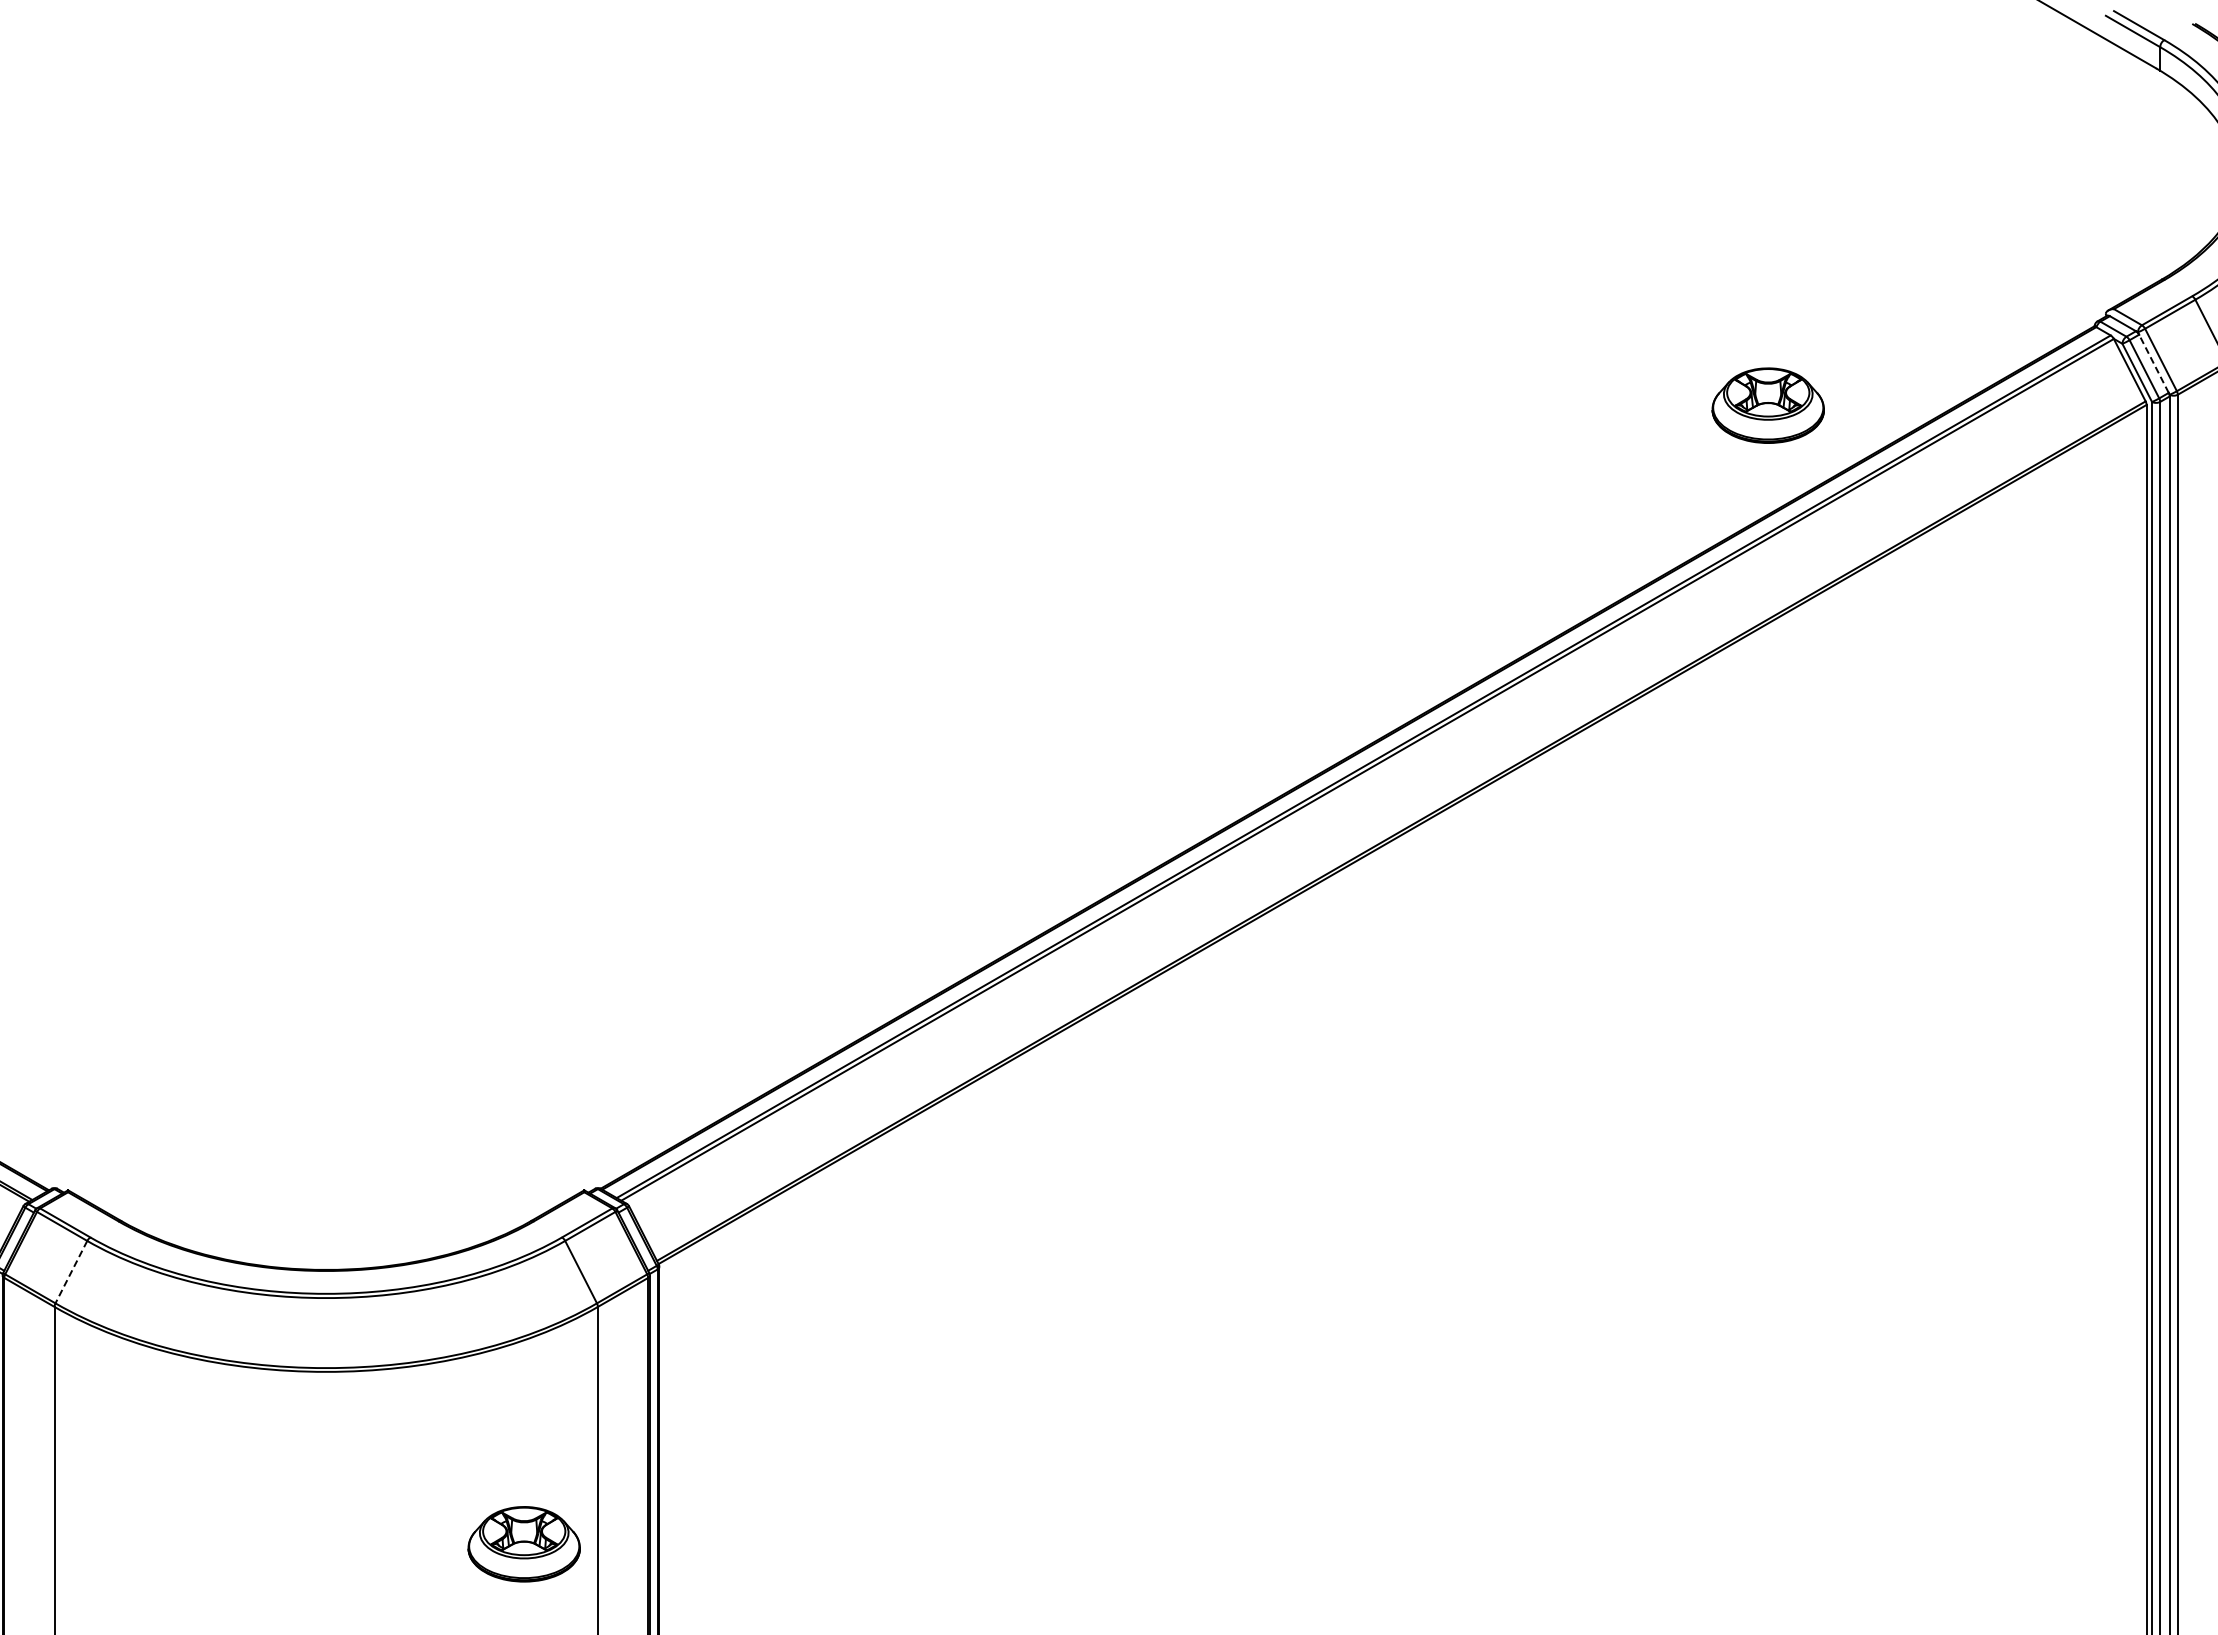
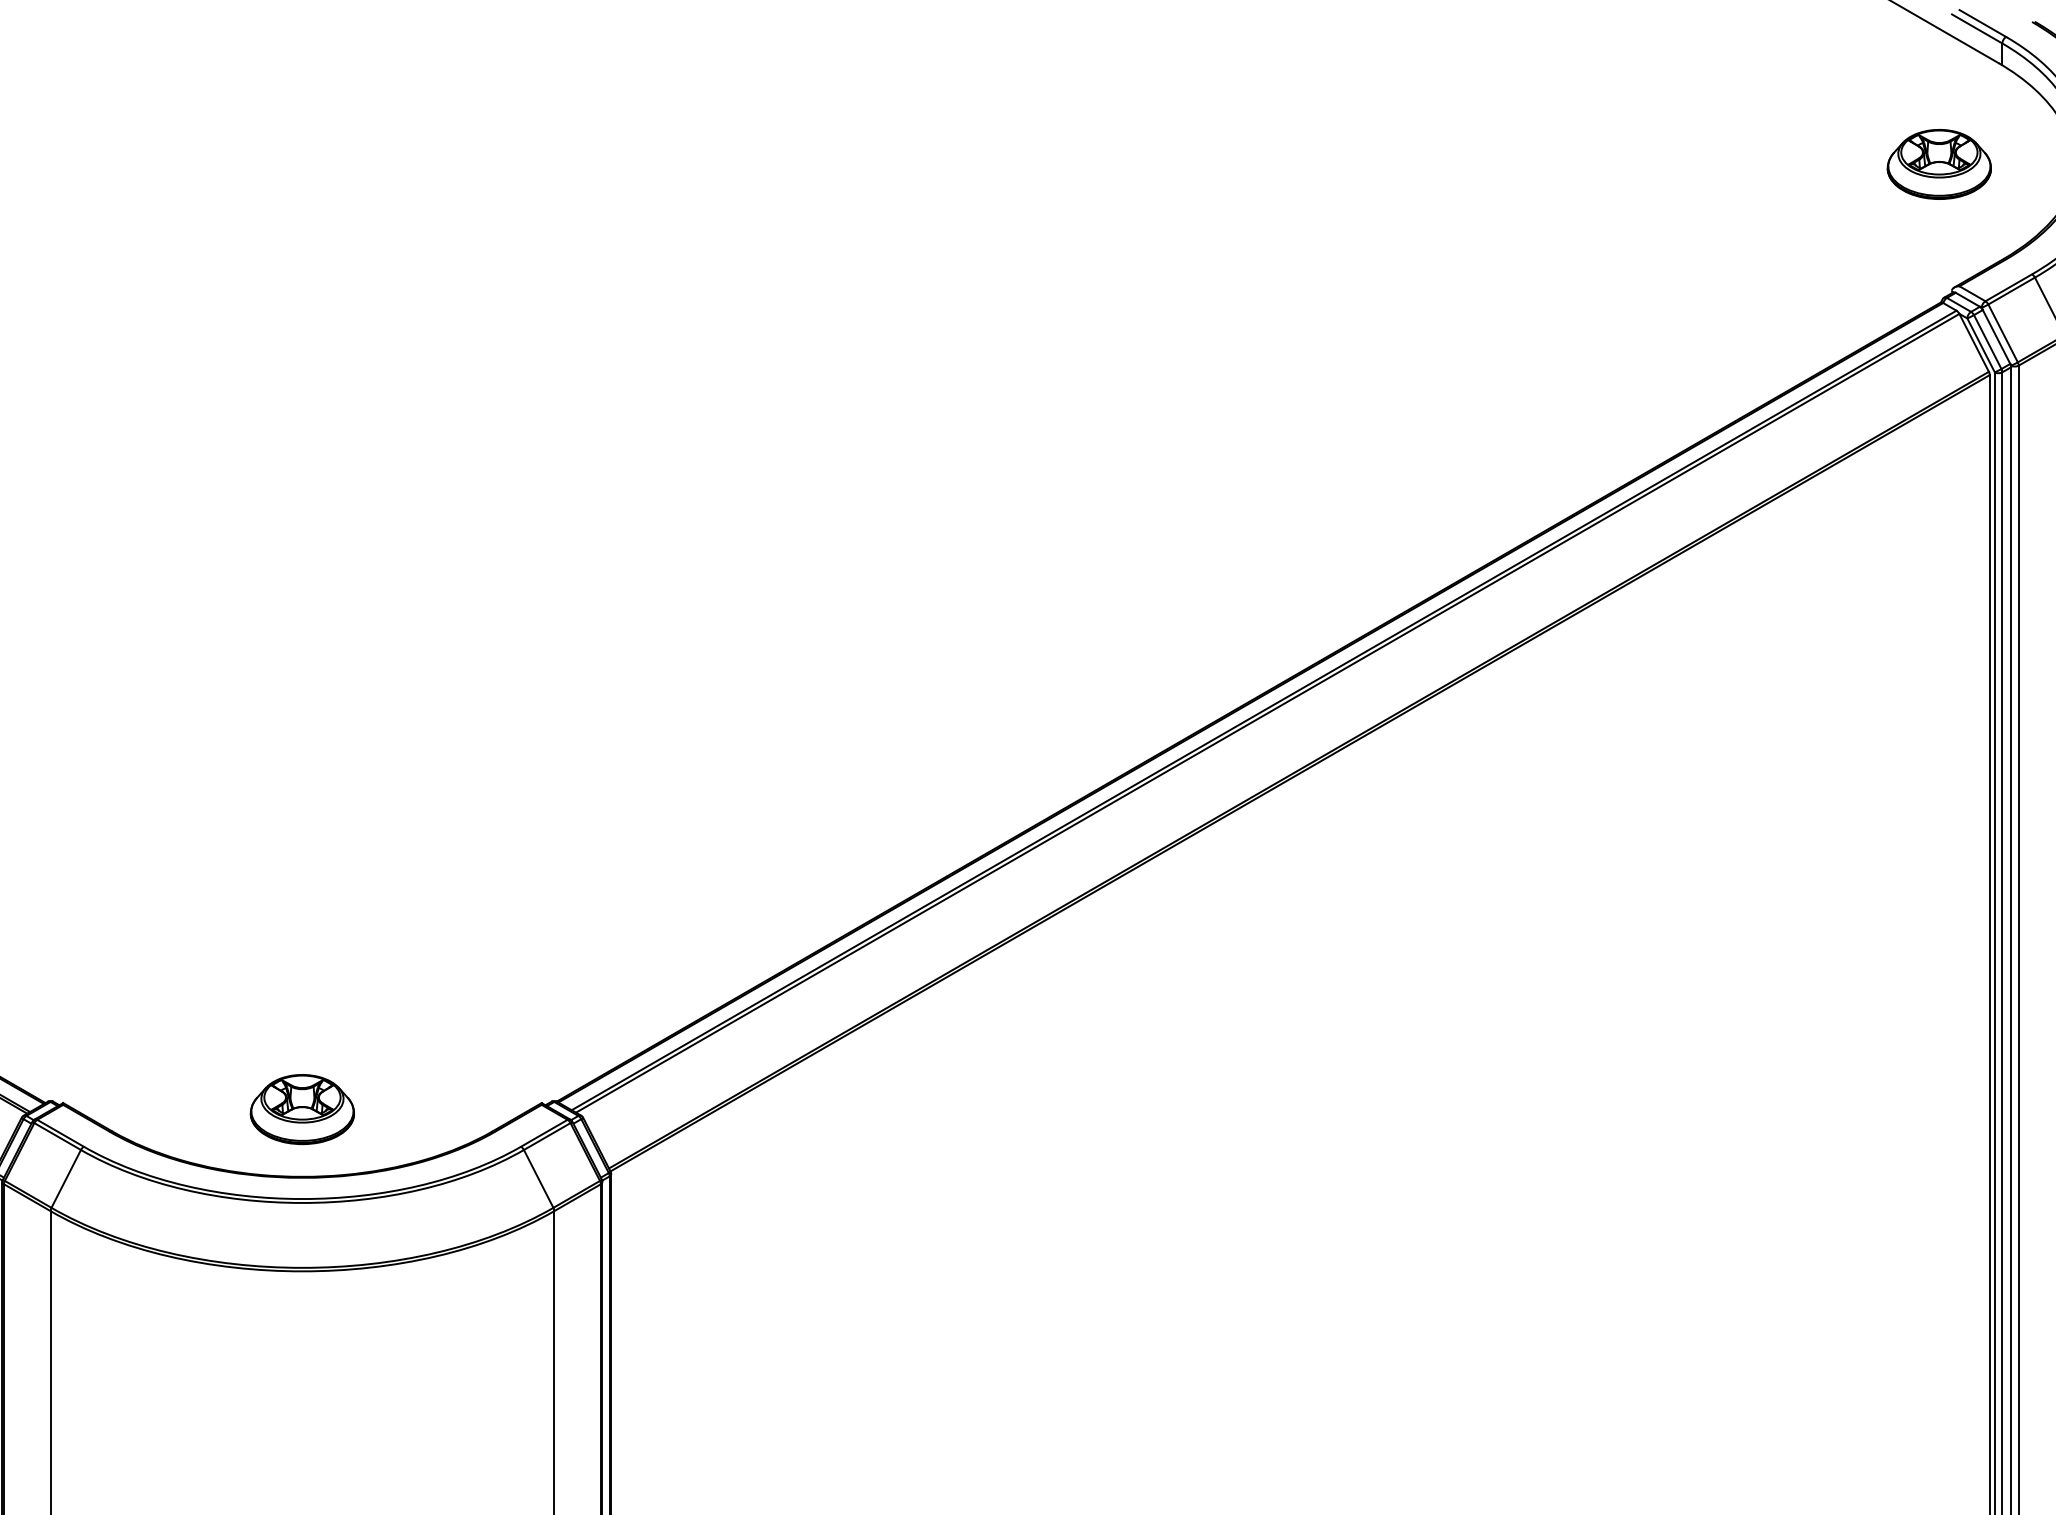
line: (2153, 363) -> (1996, 336), dashed -> solid
part: (1767, 405) -> (1938, 164), moved
line: (71, 1272) -> (66, 1179), dashed -> solid
part: (523, 1544) -> (301, 1109), moved

